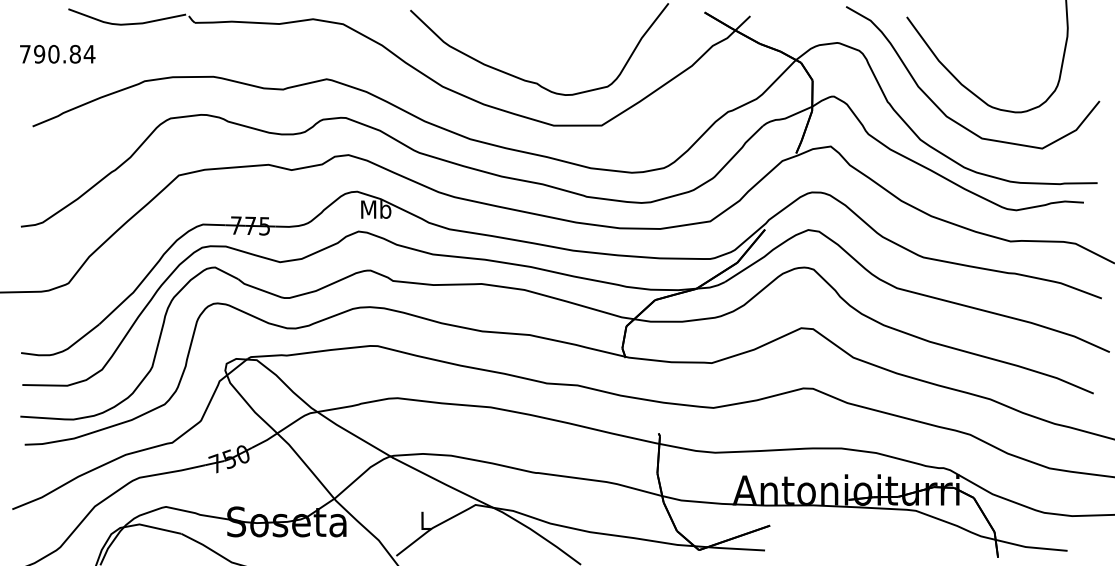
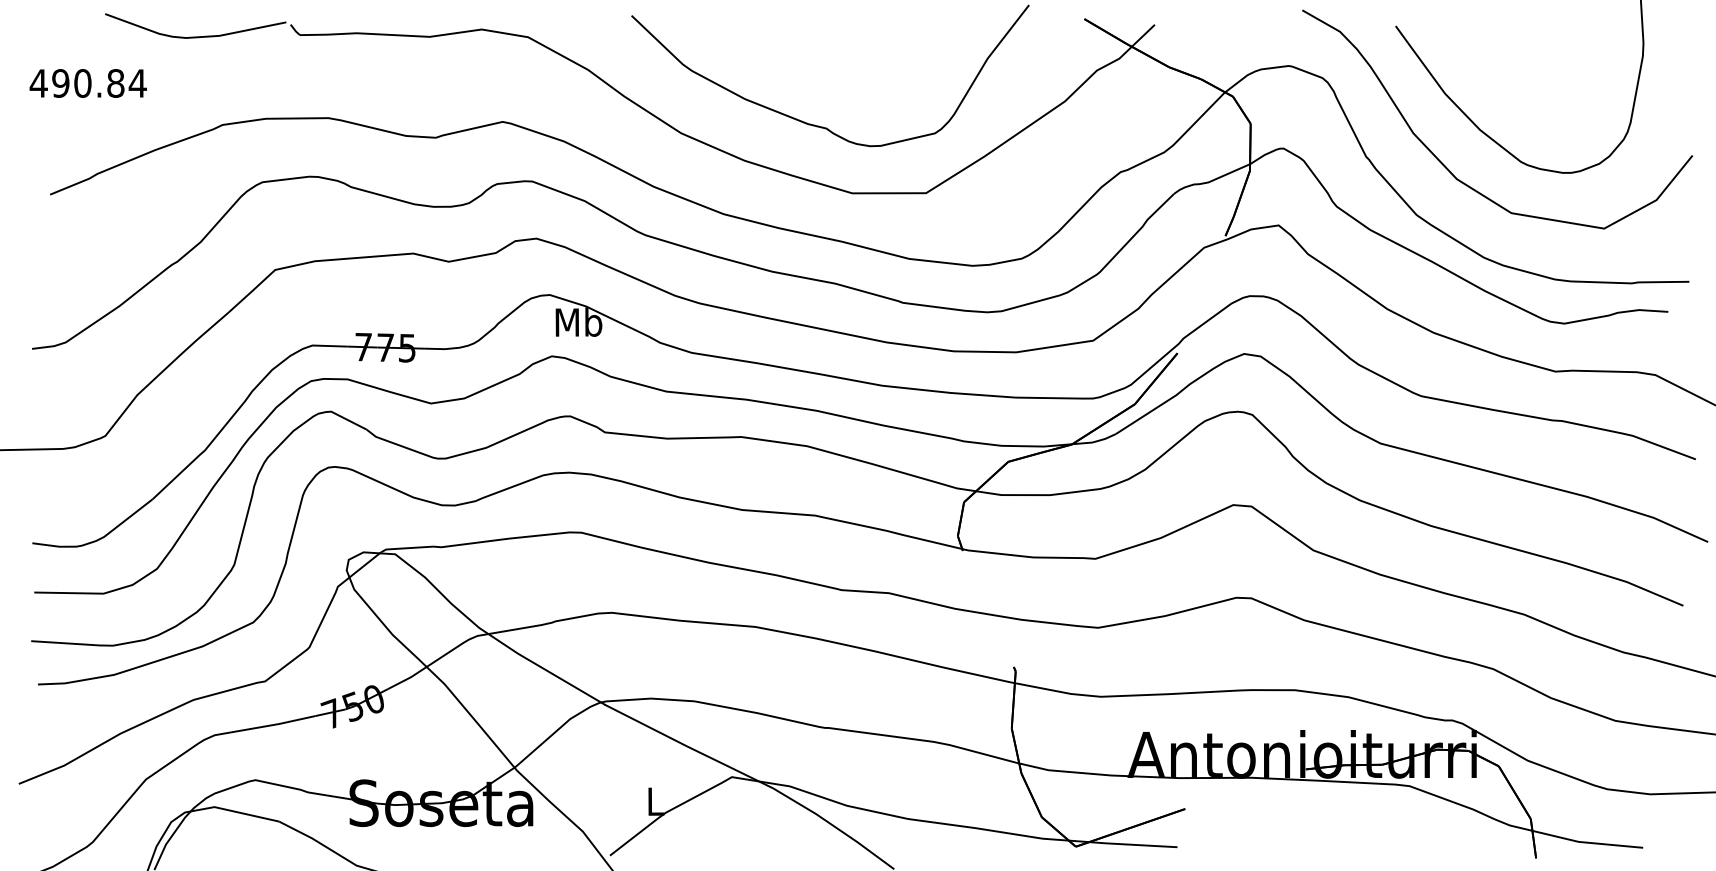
text: (25, 54) -> (39, 83), 790.84 -> 490.84

